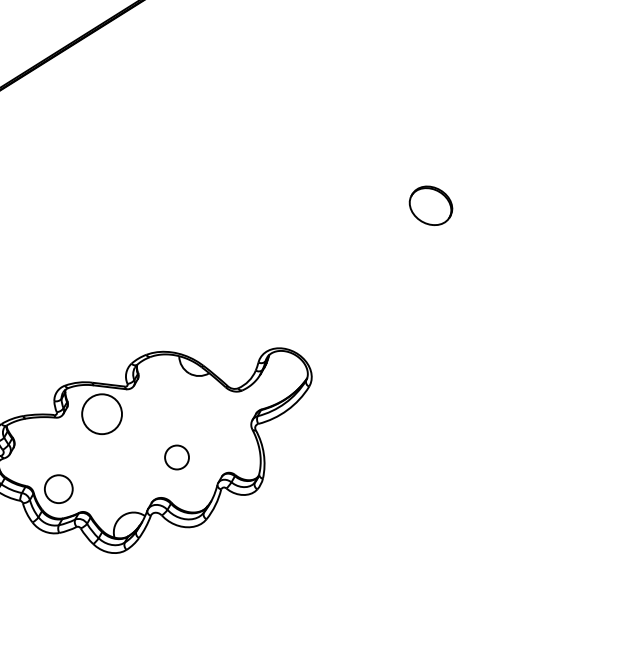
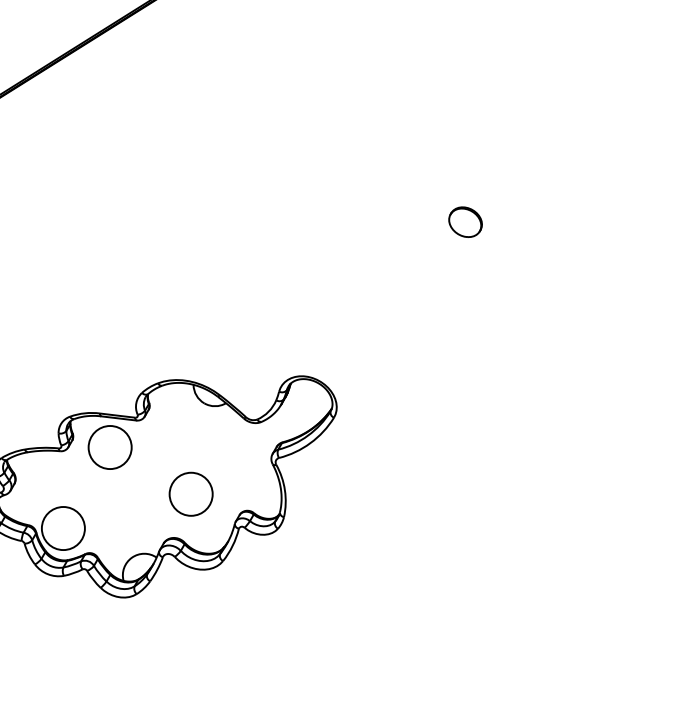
part: (430, 205) -> (465, 221), size x0.71
circle: (176, 456) -> (190, 493), size x1.67
circle: (57, 489) -> (62, 528), size x1.43

